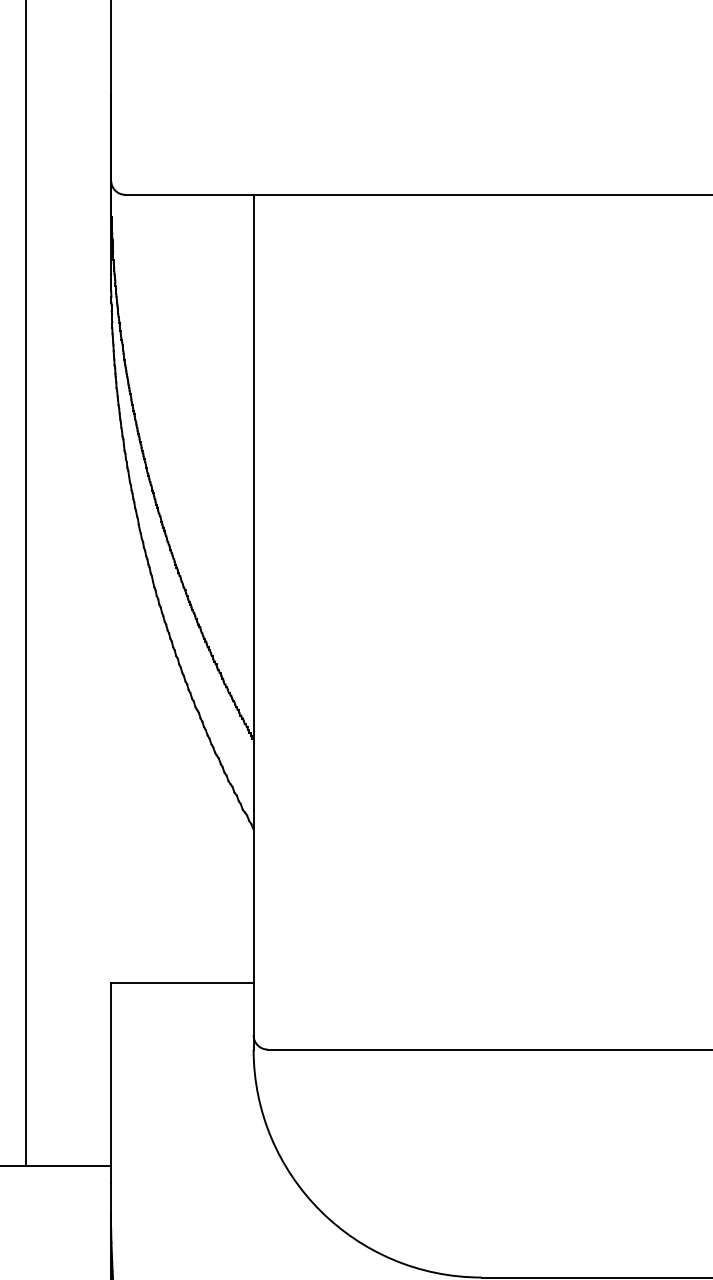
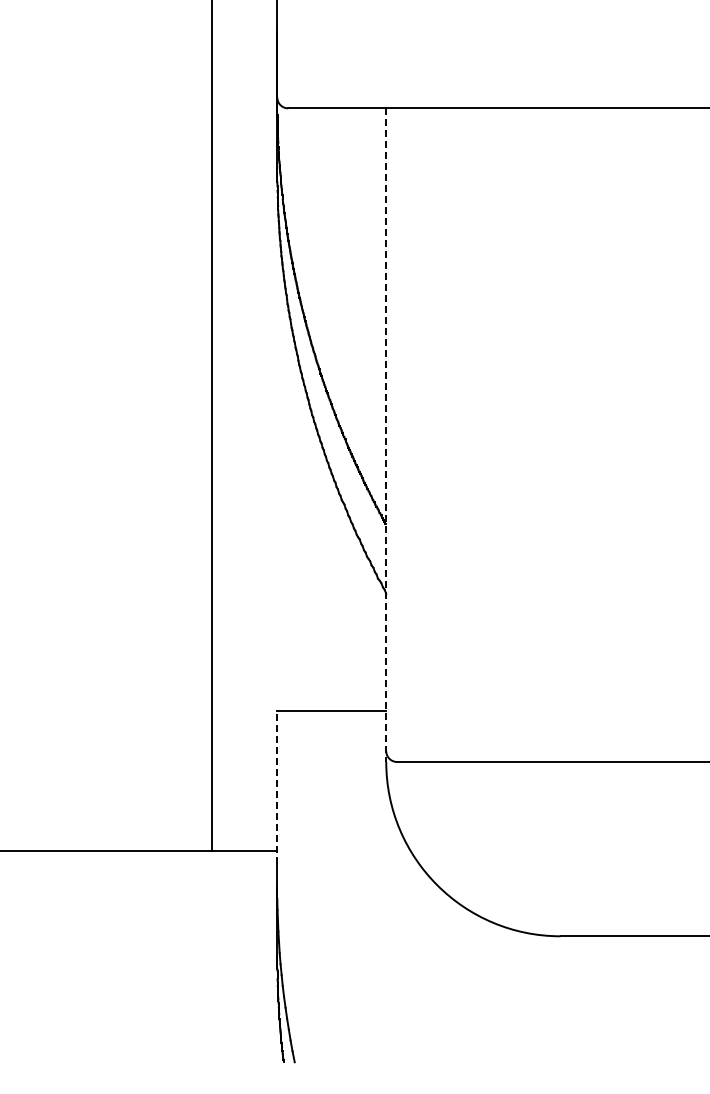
line: (253, 622) -> (386, 435), solid -> dashed
line: (111, 1081) -> (277, 786), solid -> dashed

